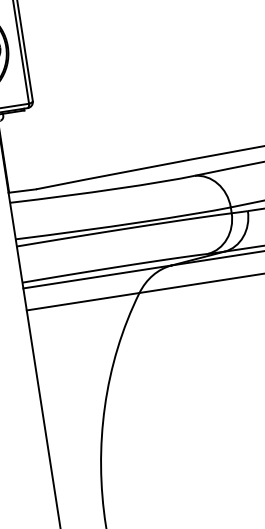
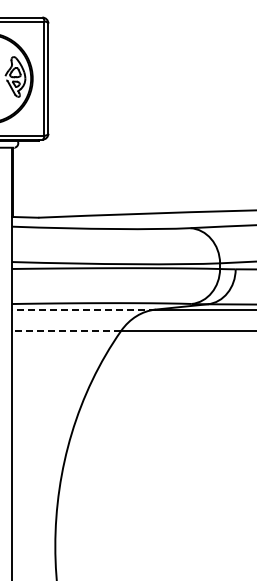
line: (97, 276) -> (83, 309), solid -> dashed
line: (82, 301) -> (66, 330), solid -> dashed

